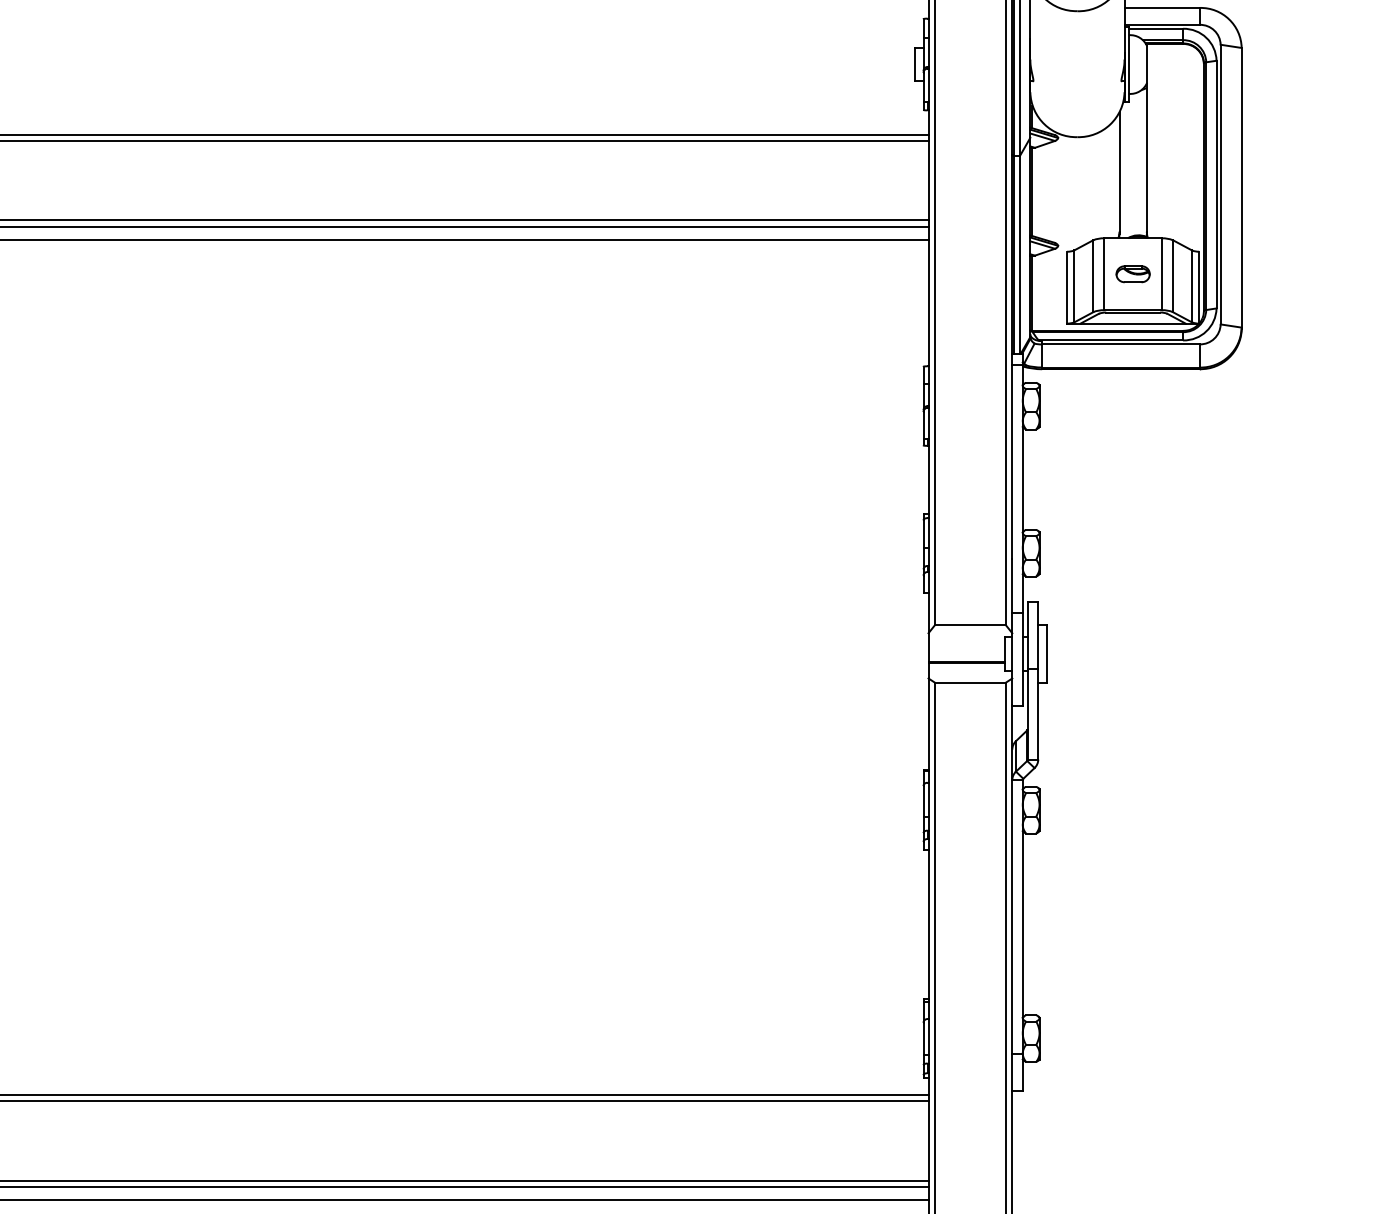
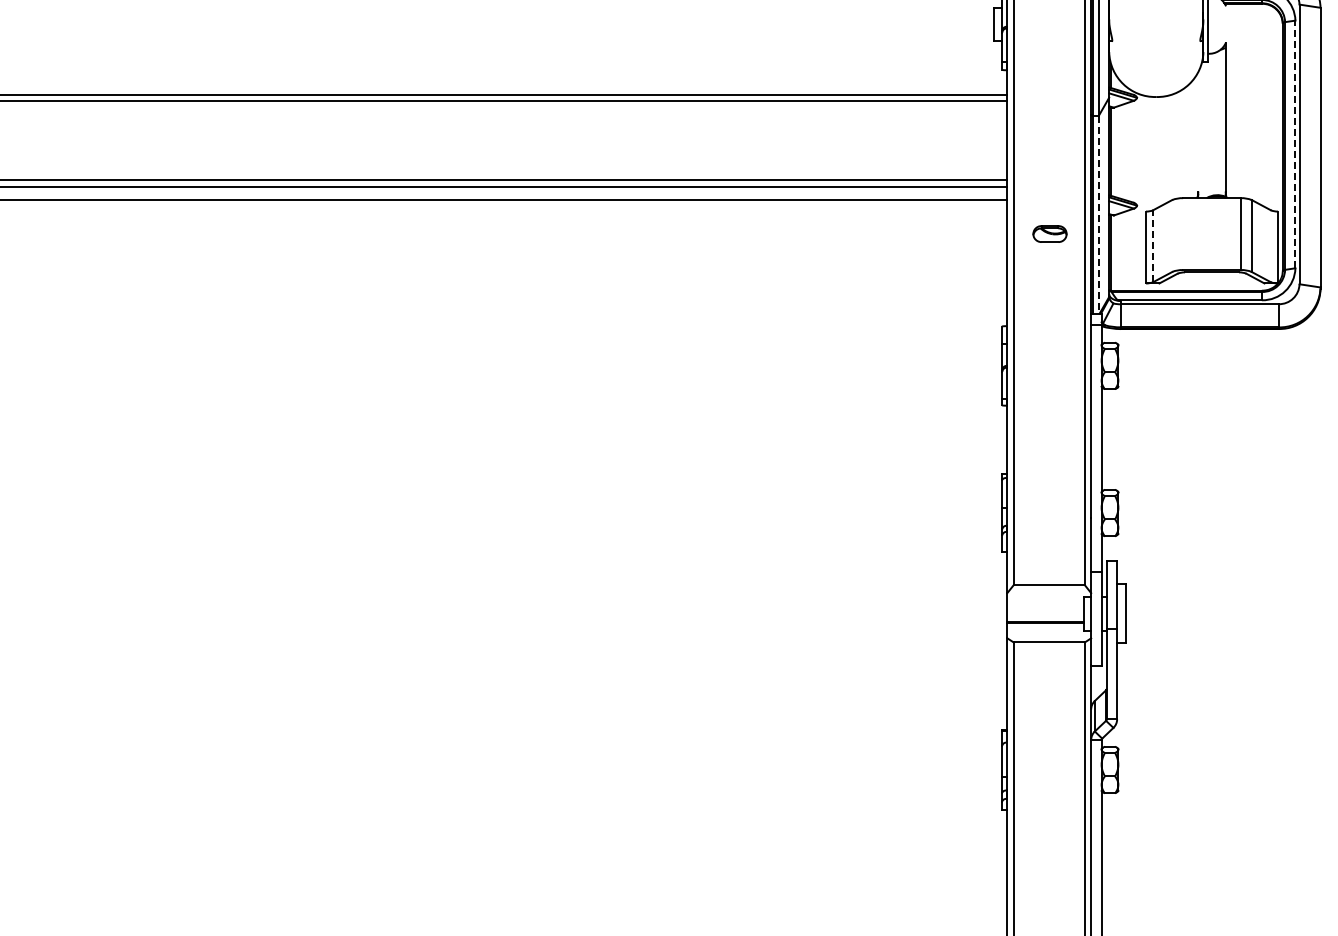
line: (1147, 64) -> (1226, 24), removed
line: (1119, 171) -> (1198, 131), removed
line: (1216, 184) -> (1295, 144), solid -> dashed
line: (1019, 254) -> (1098, 214), solid -> dashed
line: (1104, 274) -> (1183, 234), removed
part: (1132, 274) -> (1049, 234), moved
line: (1093, 276) -> (1172, 236), removed
line: (1074, 286) -> (1153, 246), solid -> dashed
line: (1191, 286) -> (1270, 246), removed
line: (1132, 323) -> (1211, 283), removed

